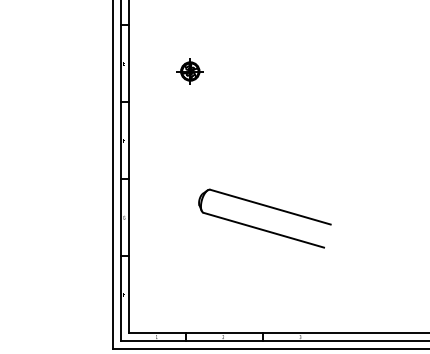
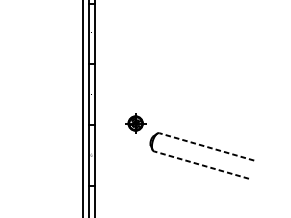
part: (189, 71) -> (135, 123), moved
line: (270, 207) -> (206, 147), solid -> dashed
line: (263, 230) -> (201, 165), solid -> dashed

